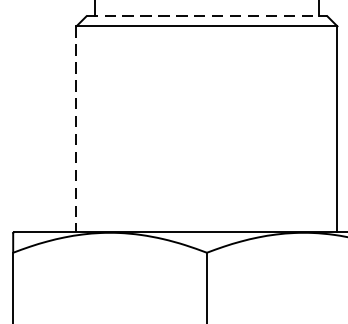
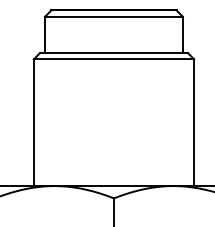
line: (206, 16) -> (113, 53), dashed -> solid
line: (75, 130) -> (33, 123), dashed -> solid

